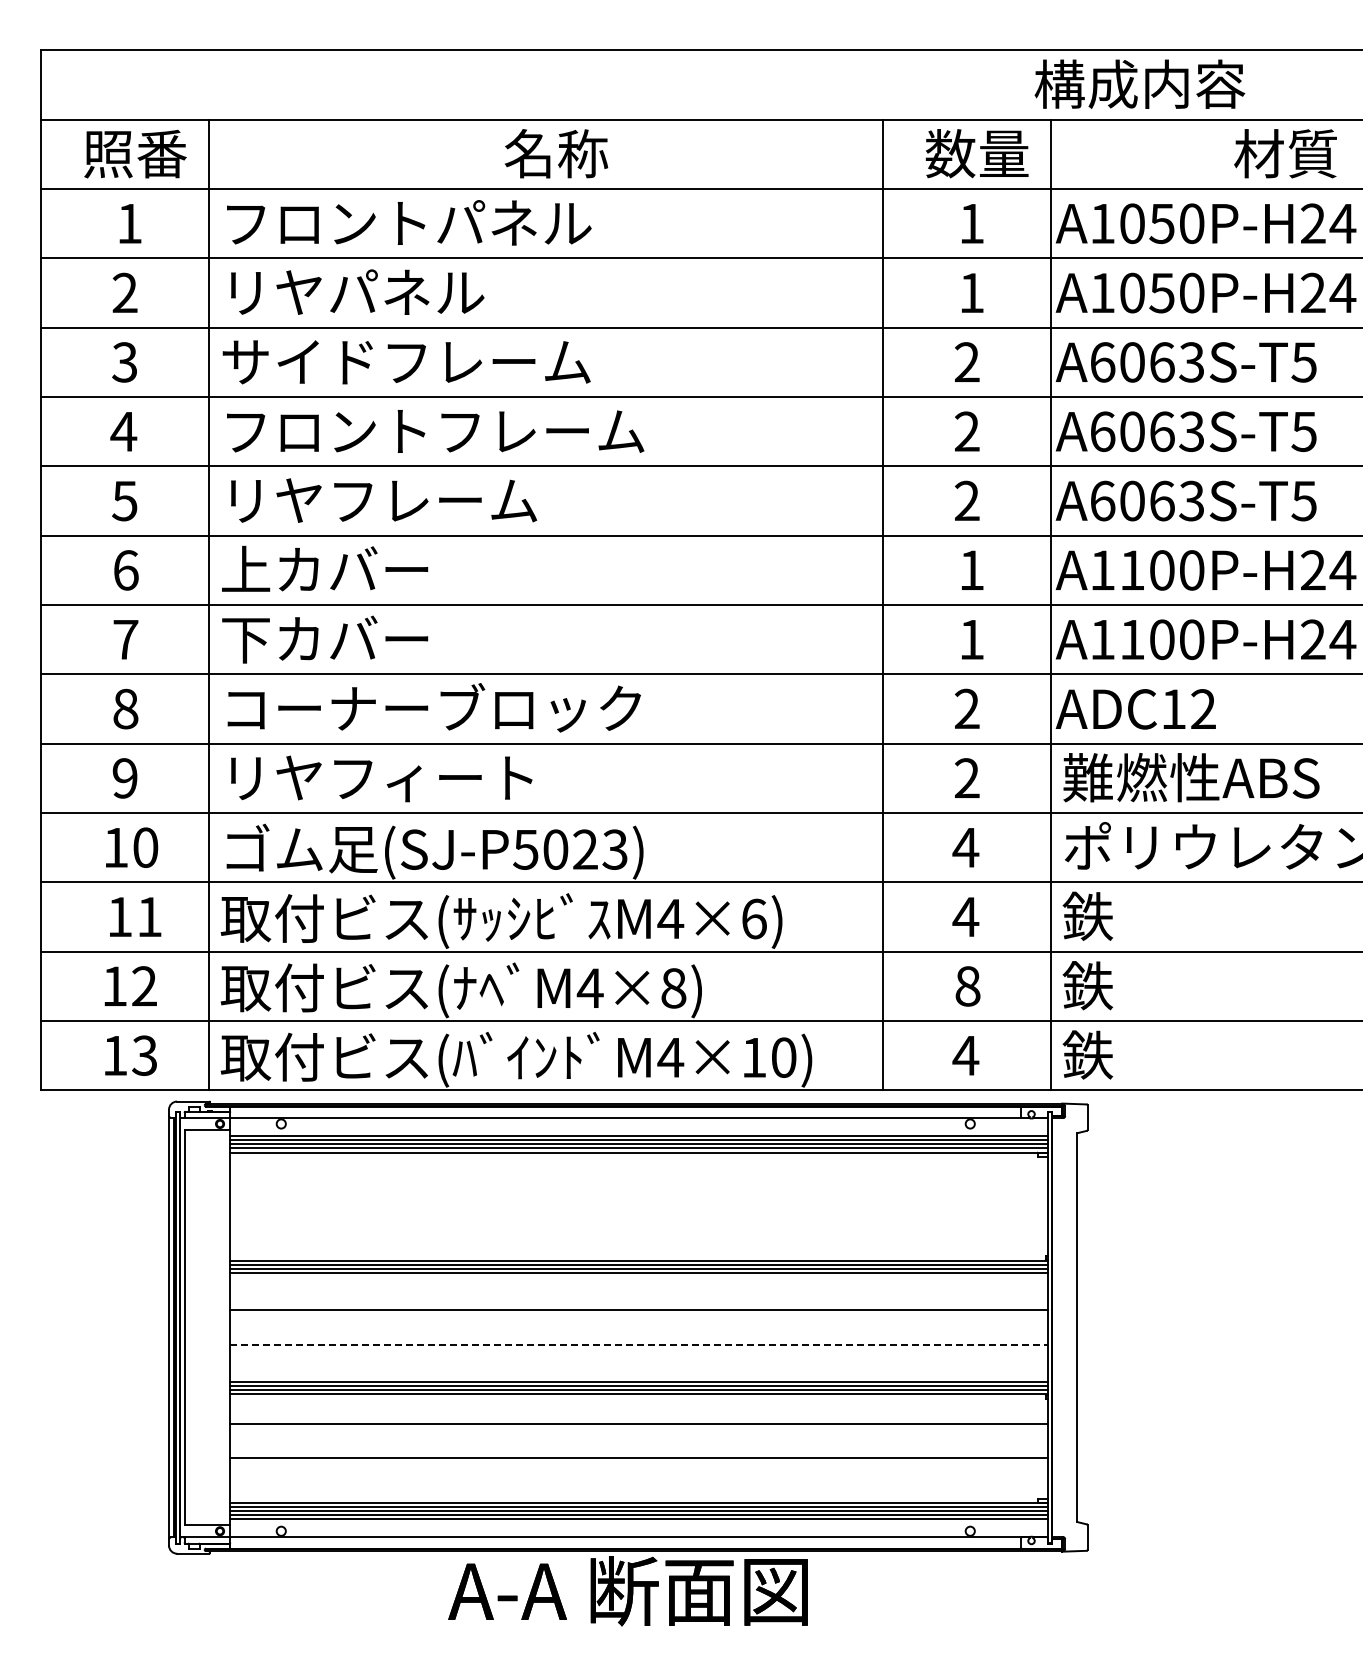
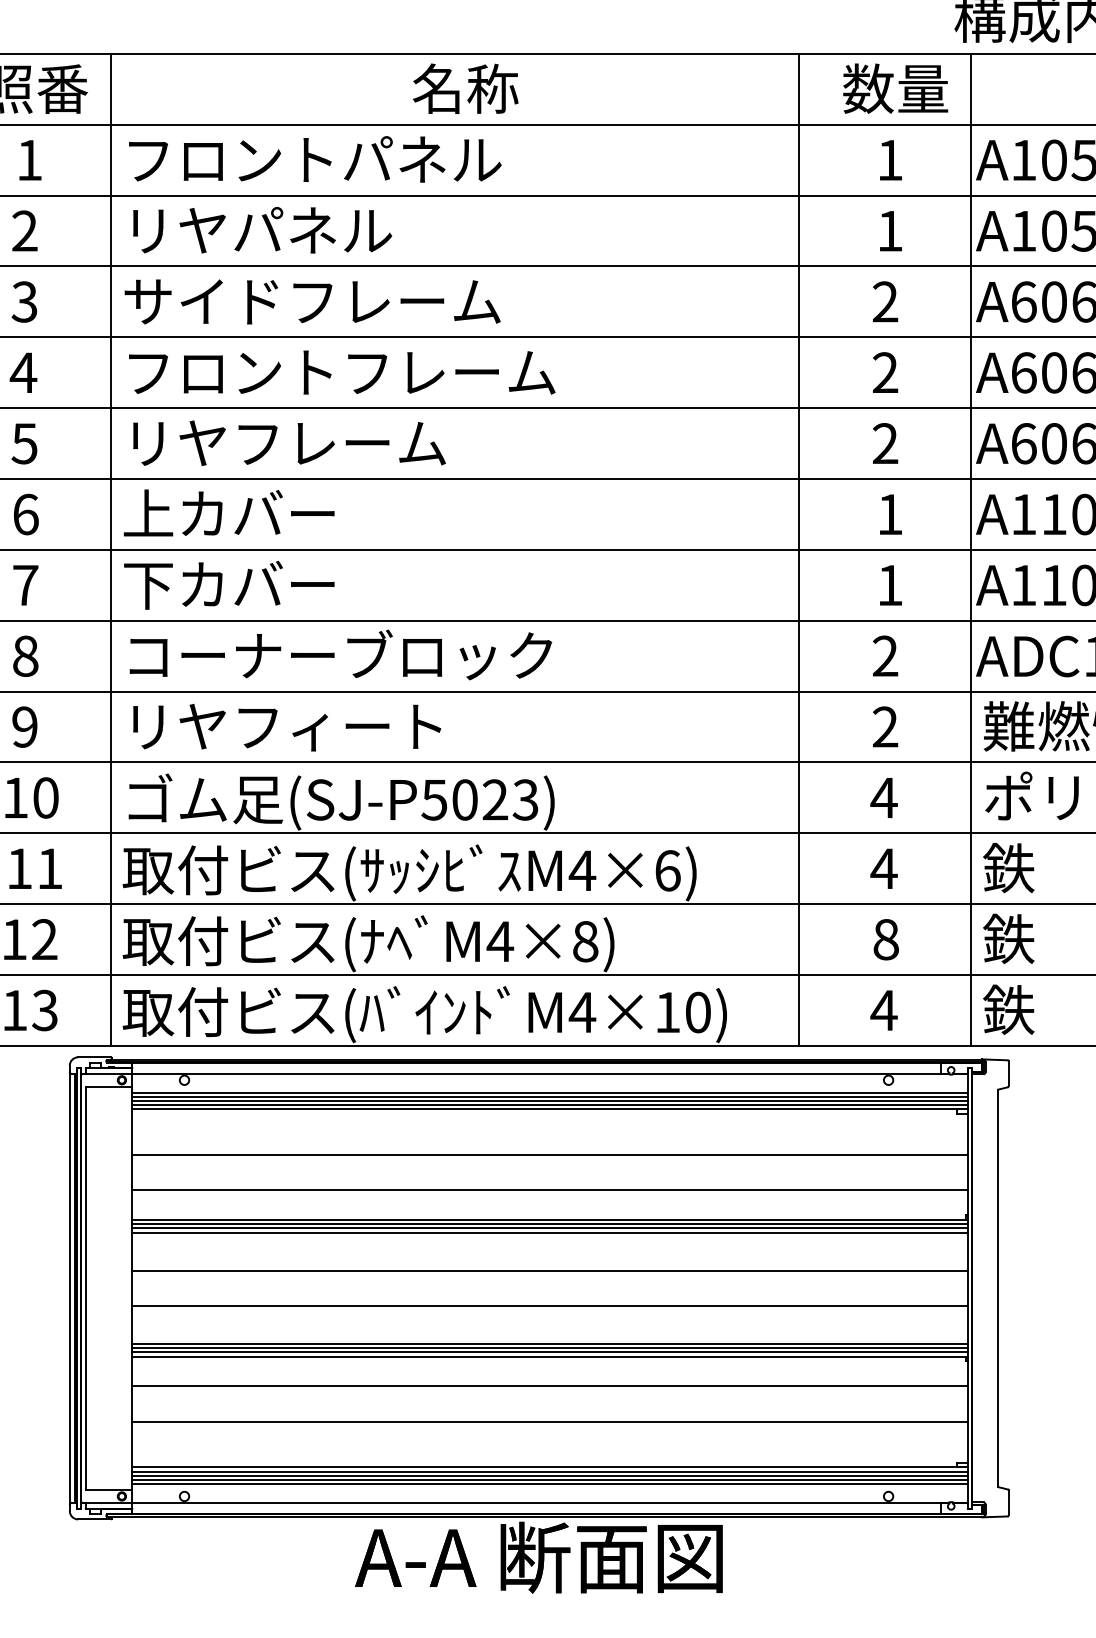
line: (638, 1196) -> (549, 1154), added
line: (638, 1231) -> (549, 1190), added
line: (639, 1344) -> (550, 1305), dashed -> solid

